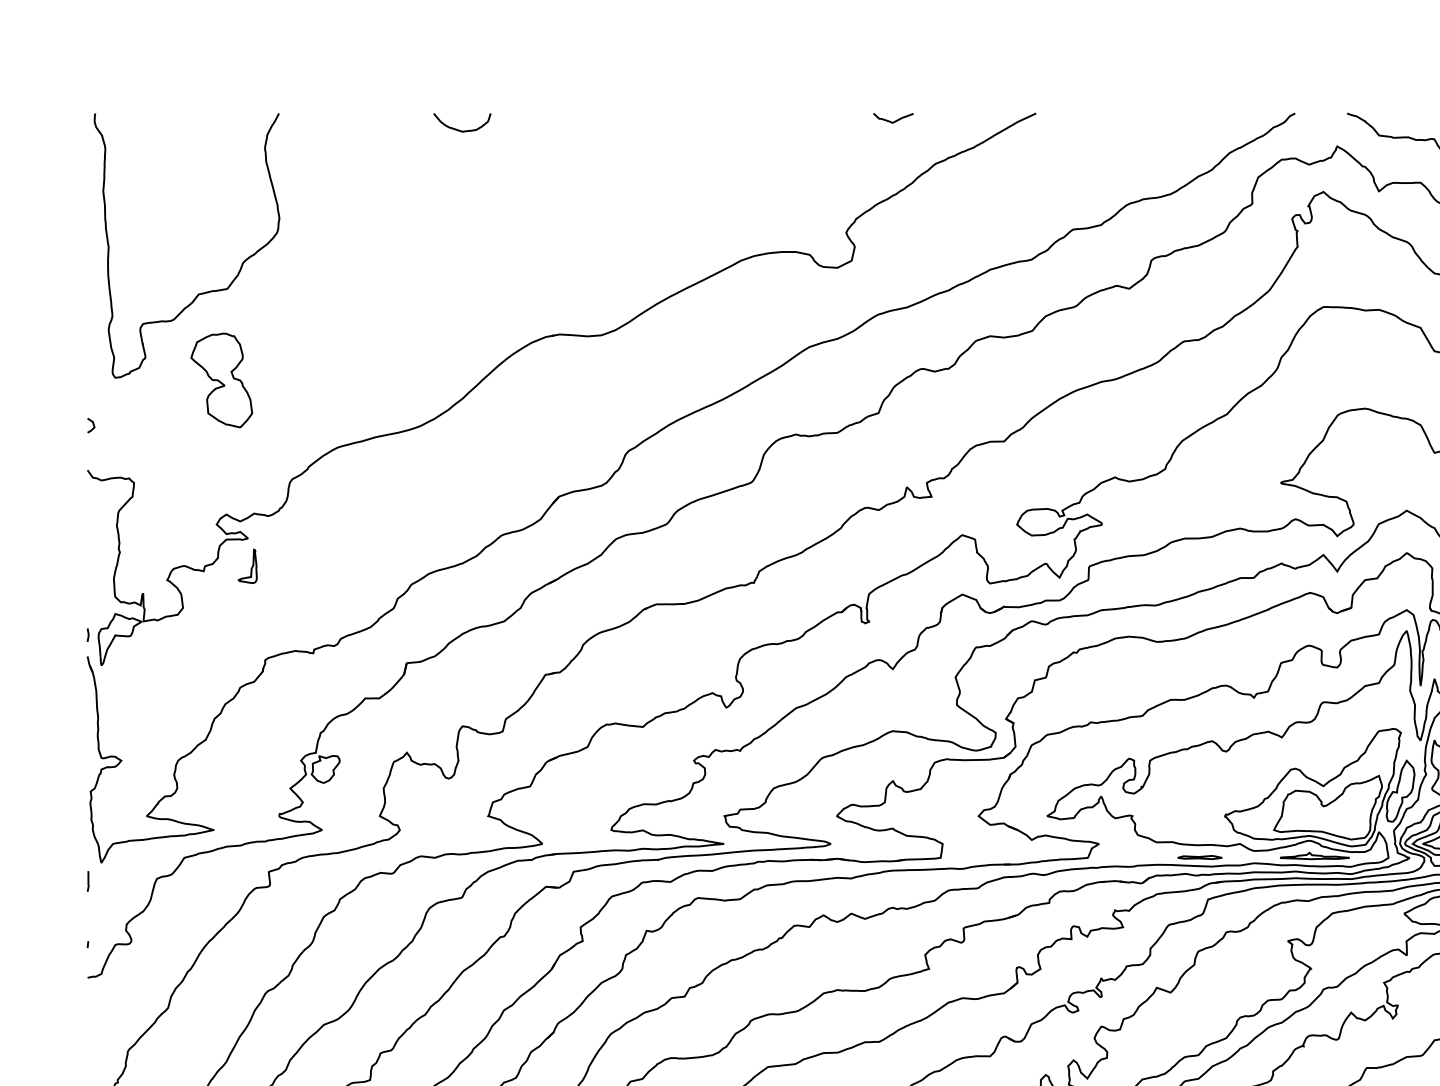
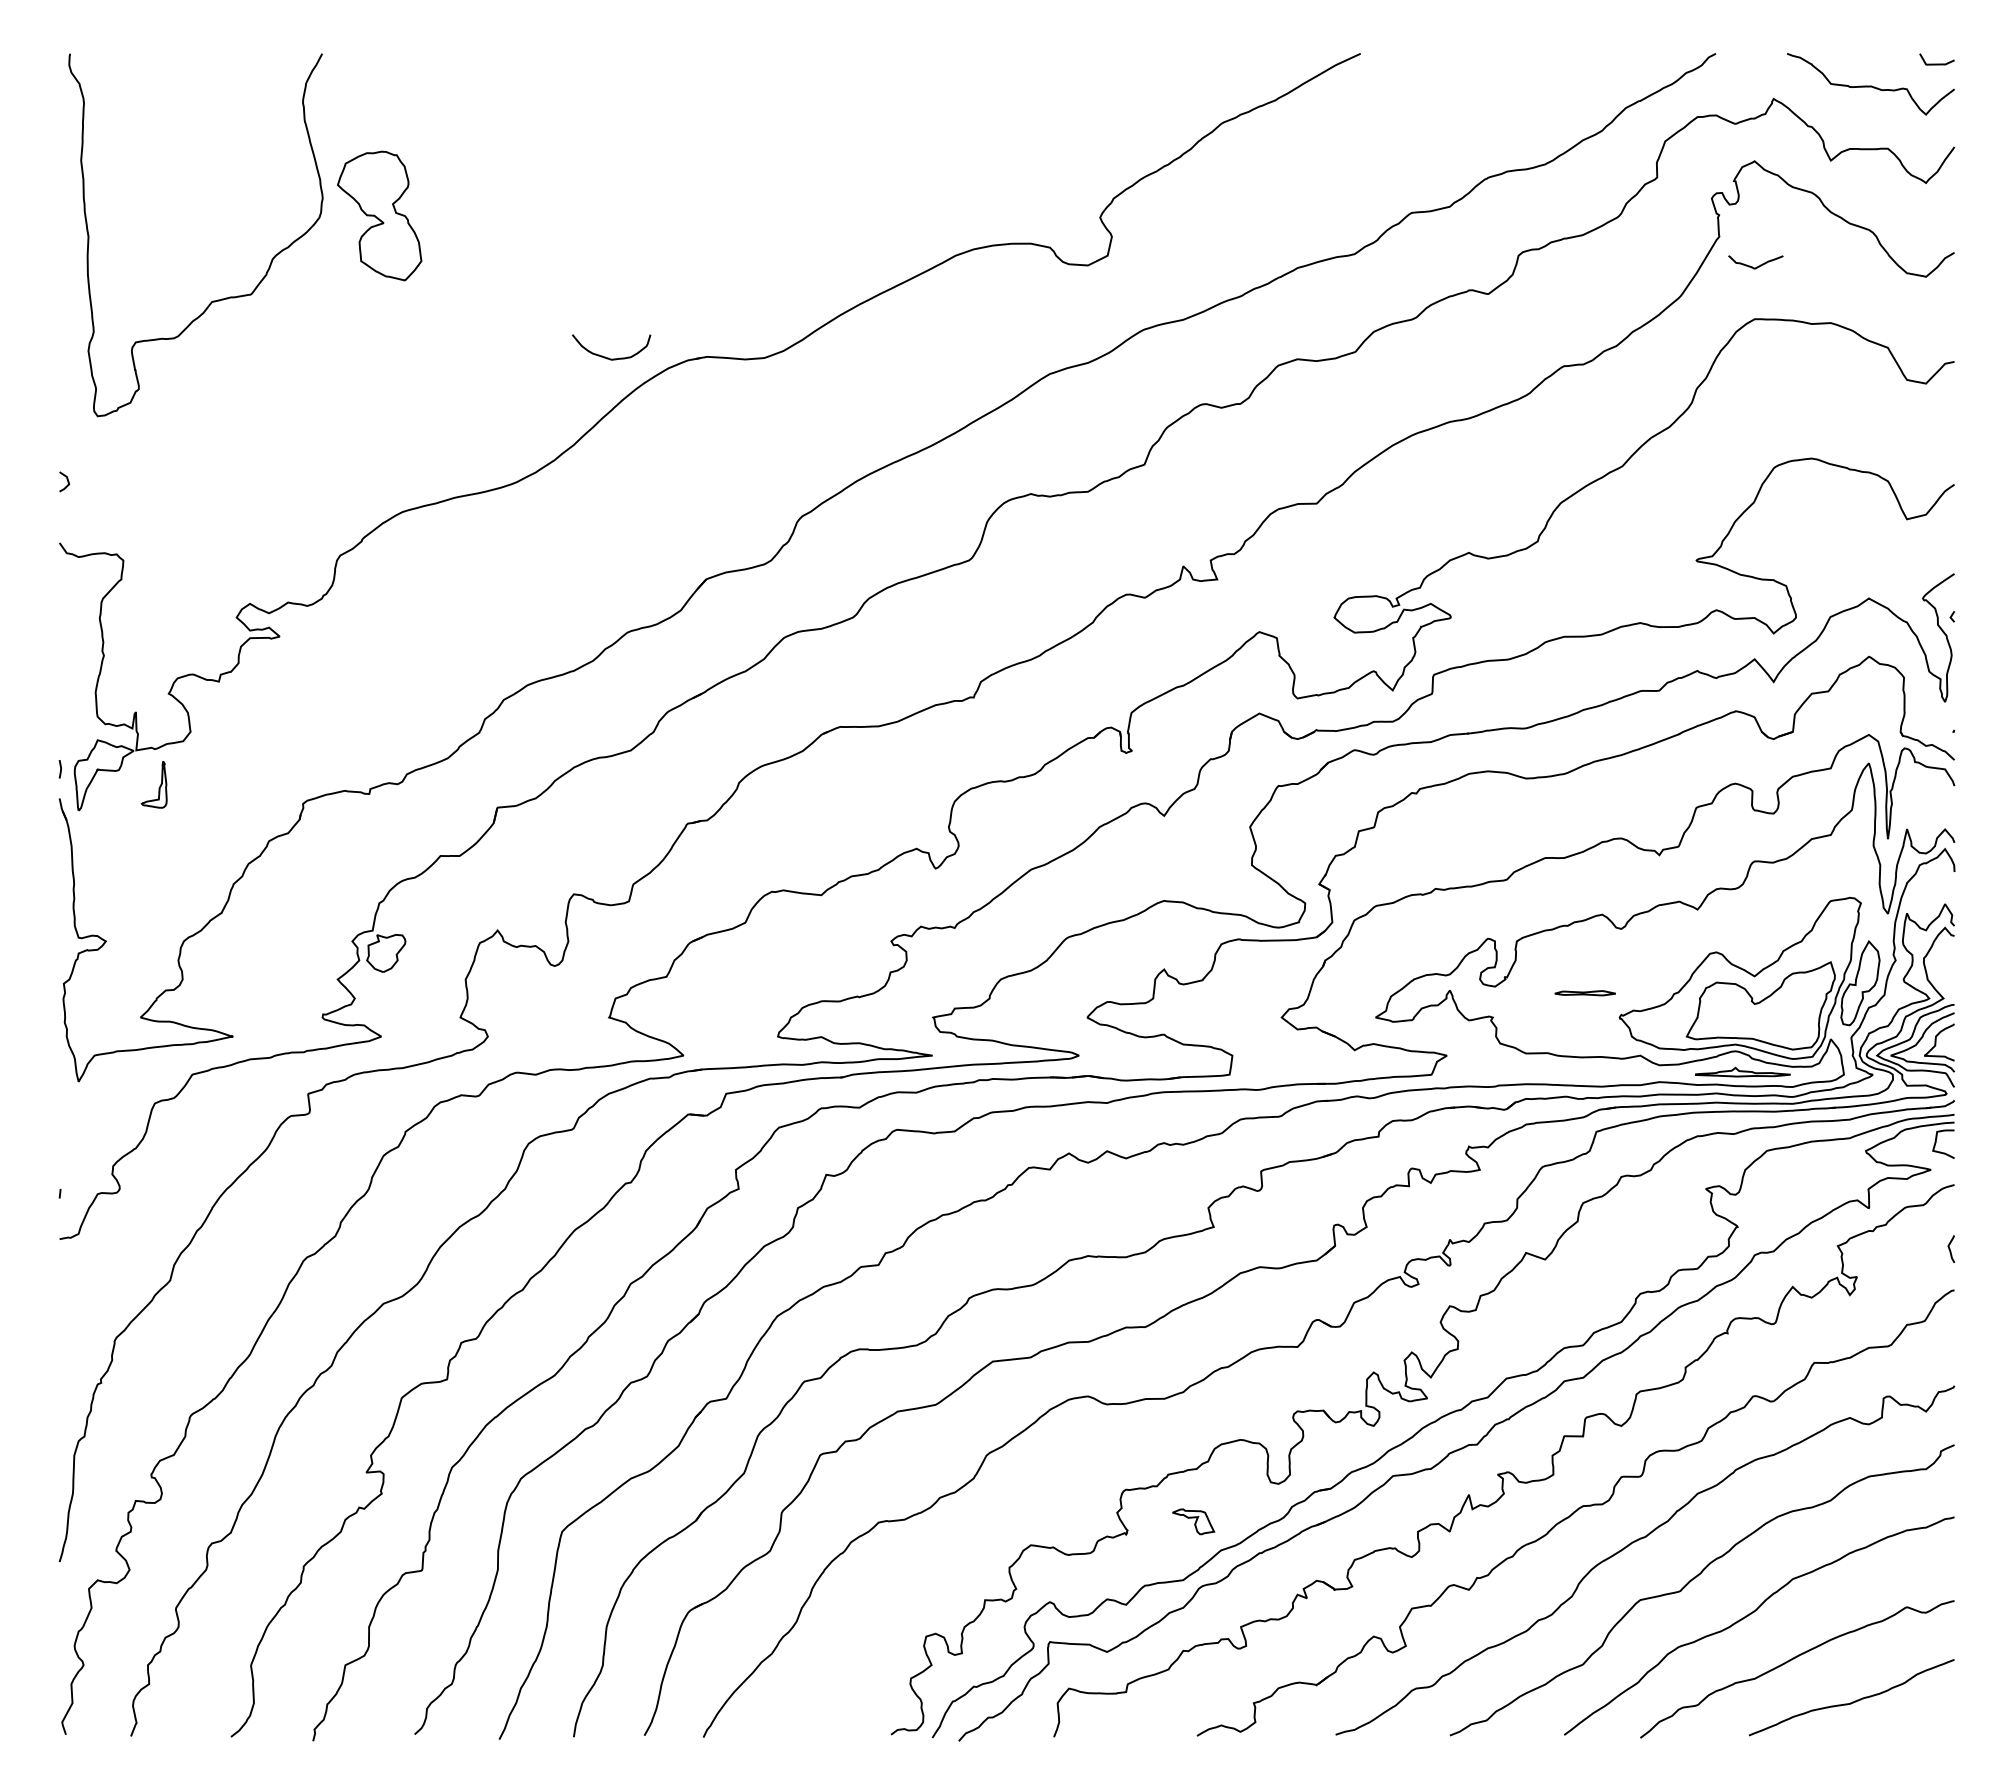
curve: (893, 121) -> (1756, 266), moved
curve: (460, 130) -> (608, 357), moved
part: (221, 380) -> (379, 215), moved
part: (251, 567) -> (159, 786), moved
part: (1199, 857) -> (1584, 993), moved
line: (87, 881) -> (59, 1107), removed

